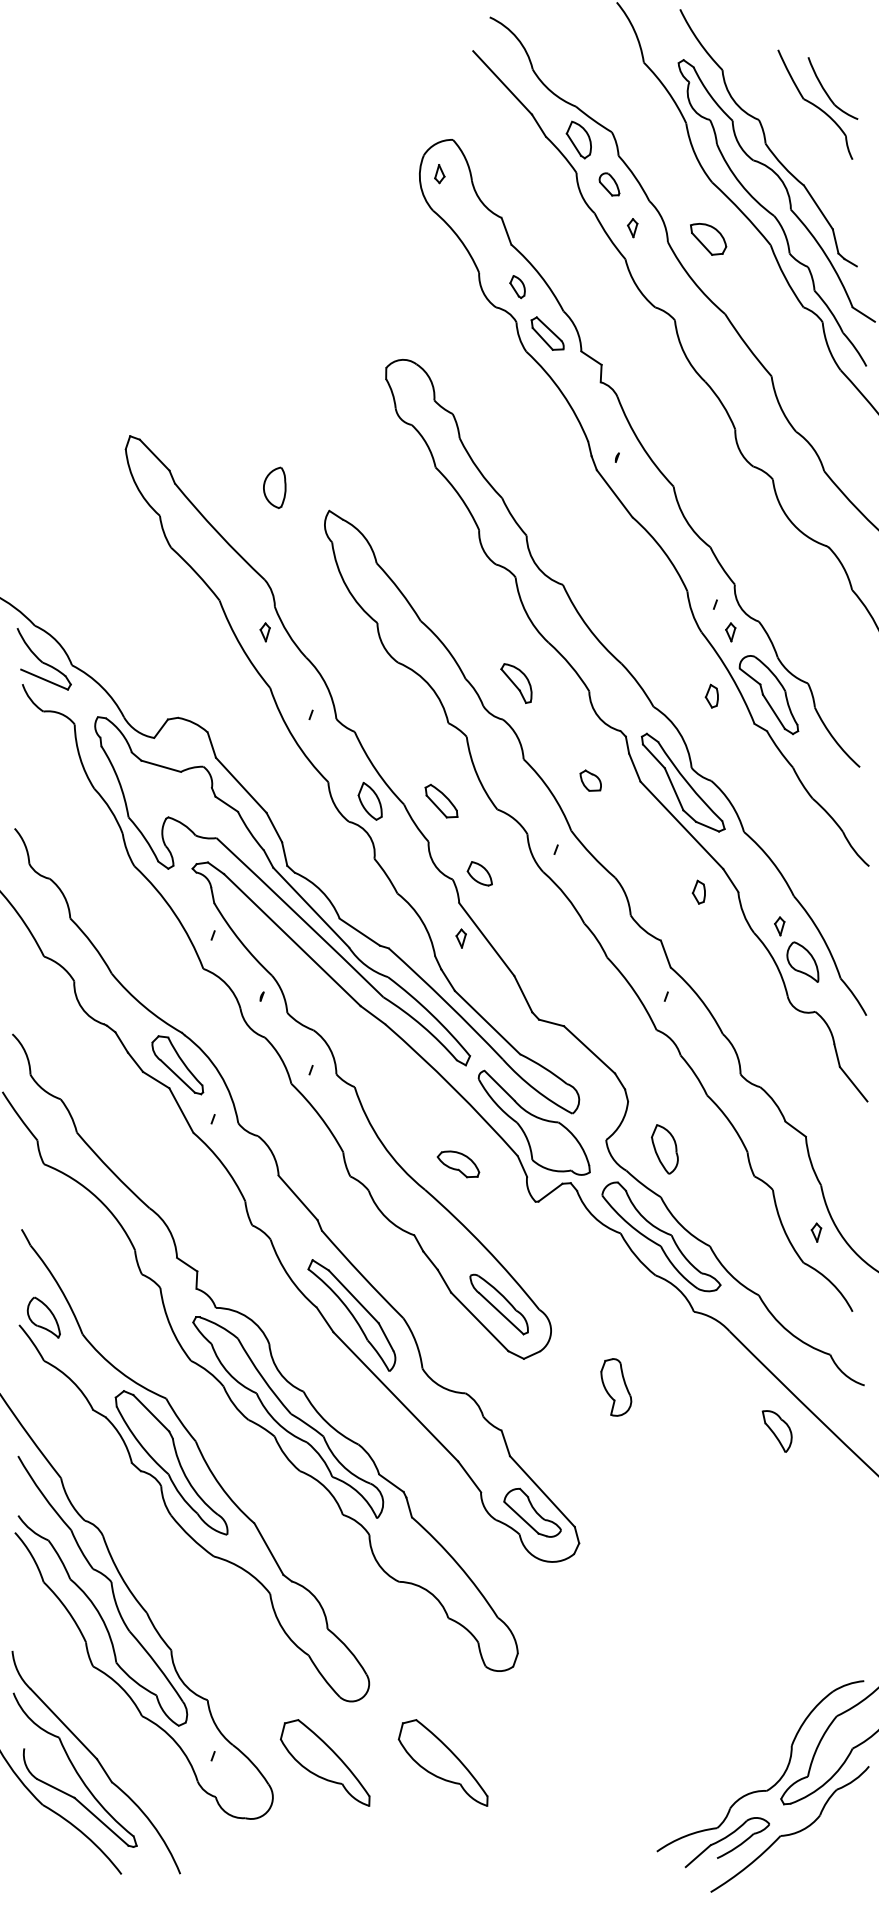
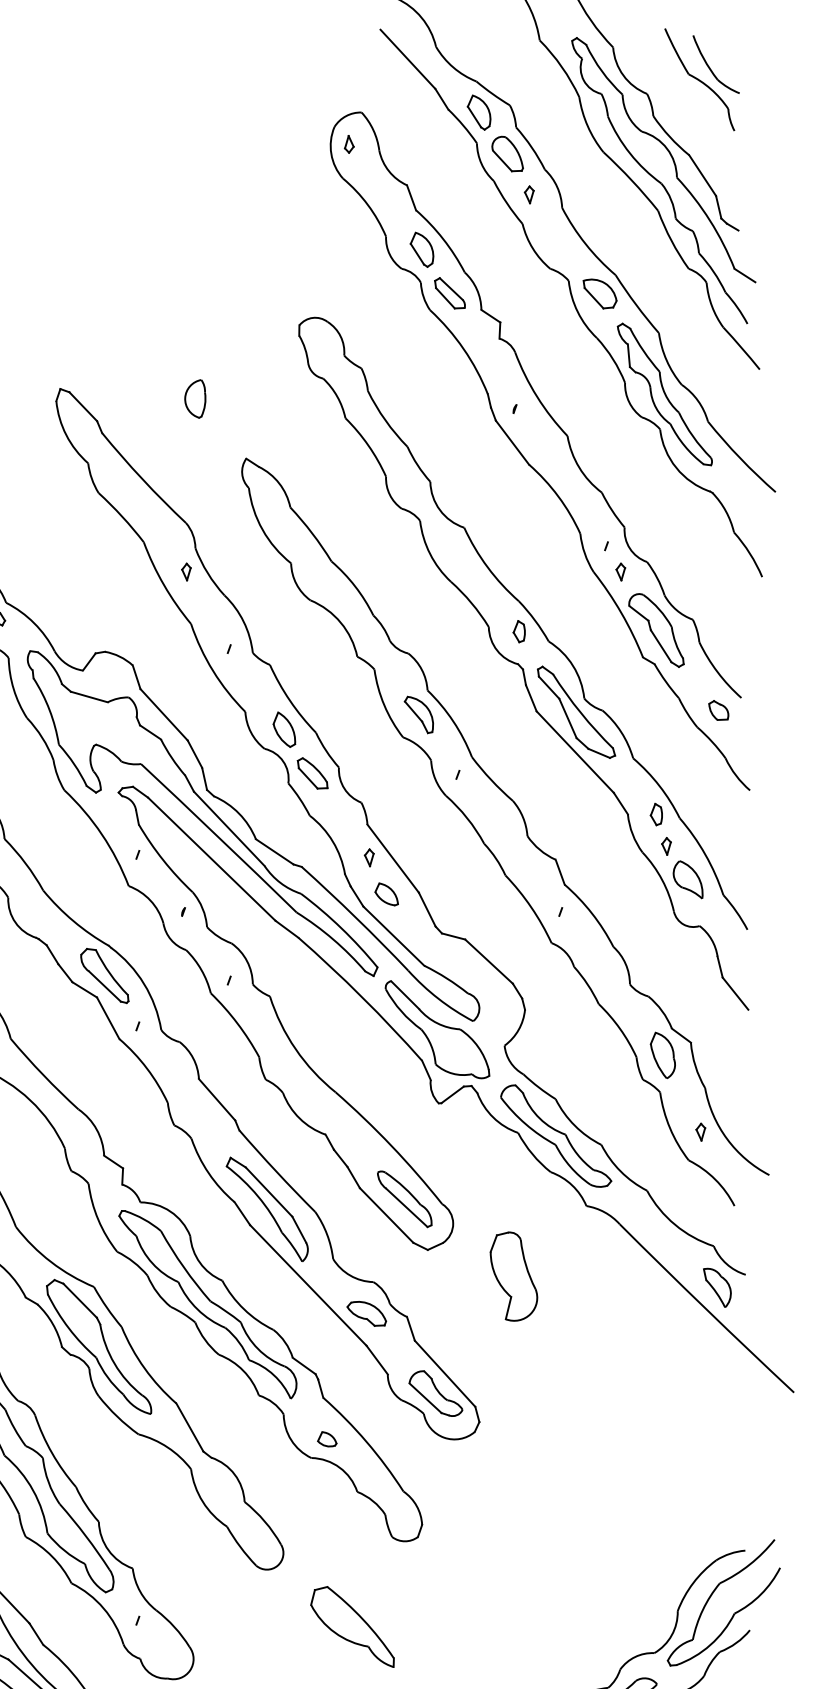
part: (609, 184) -> (507, 154), size x1.67
part: (708, 239) -> (600, 294), moved
part: (517, 286) -> (421, 249), size x1.67
part: (777, 441) -> (664, 393), added
part: (274, 487) -> (195, 398), moved
part: (516, 683) -> (419, 714), moved
part: (711, 695) -> (518, 630), moved
part: (590, 780) -> (718, 710), moved
part: (441, 800) -> (312, 772), moved
part: (479, 873) -> (386, 894), moved
part: (698, 891) -> (656, 813), moved
part: (664, 1149) -> (662, 1055), moved
part: (458, 1164) -> (366, 1313), moved
part: (616, 1387) -> (514, 1276), size x1.67
part: (776, 1431) -> (716, 1287), moved
part: (416, 1561) -> (327, 1439), added
part: (324, 1762) -> (241, 1626), removed

